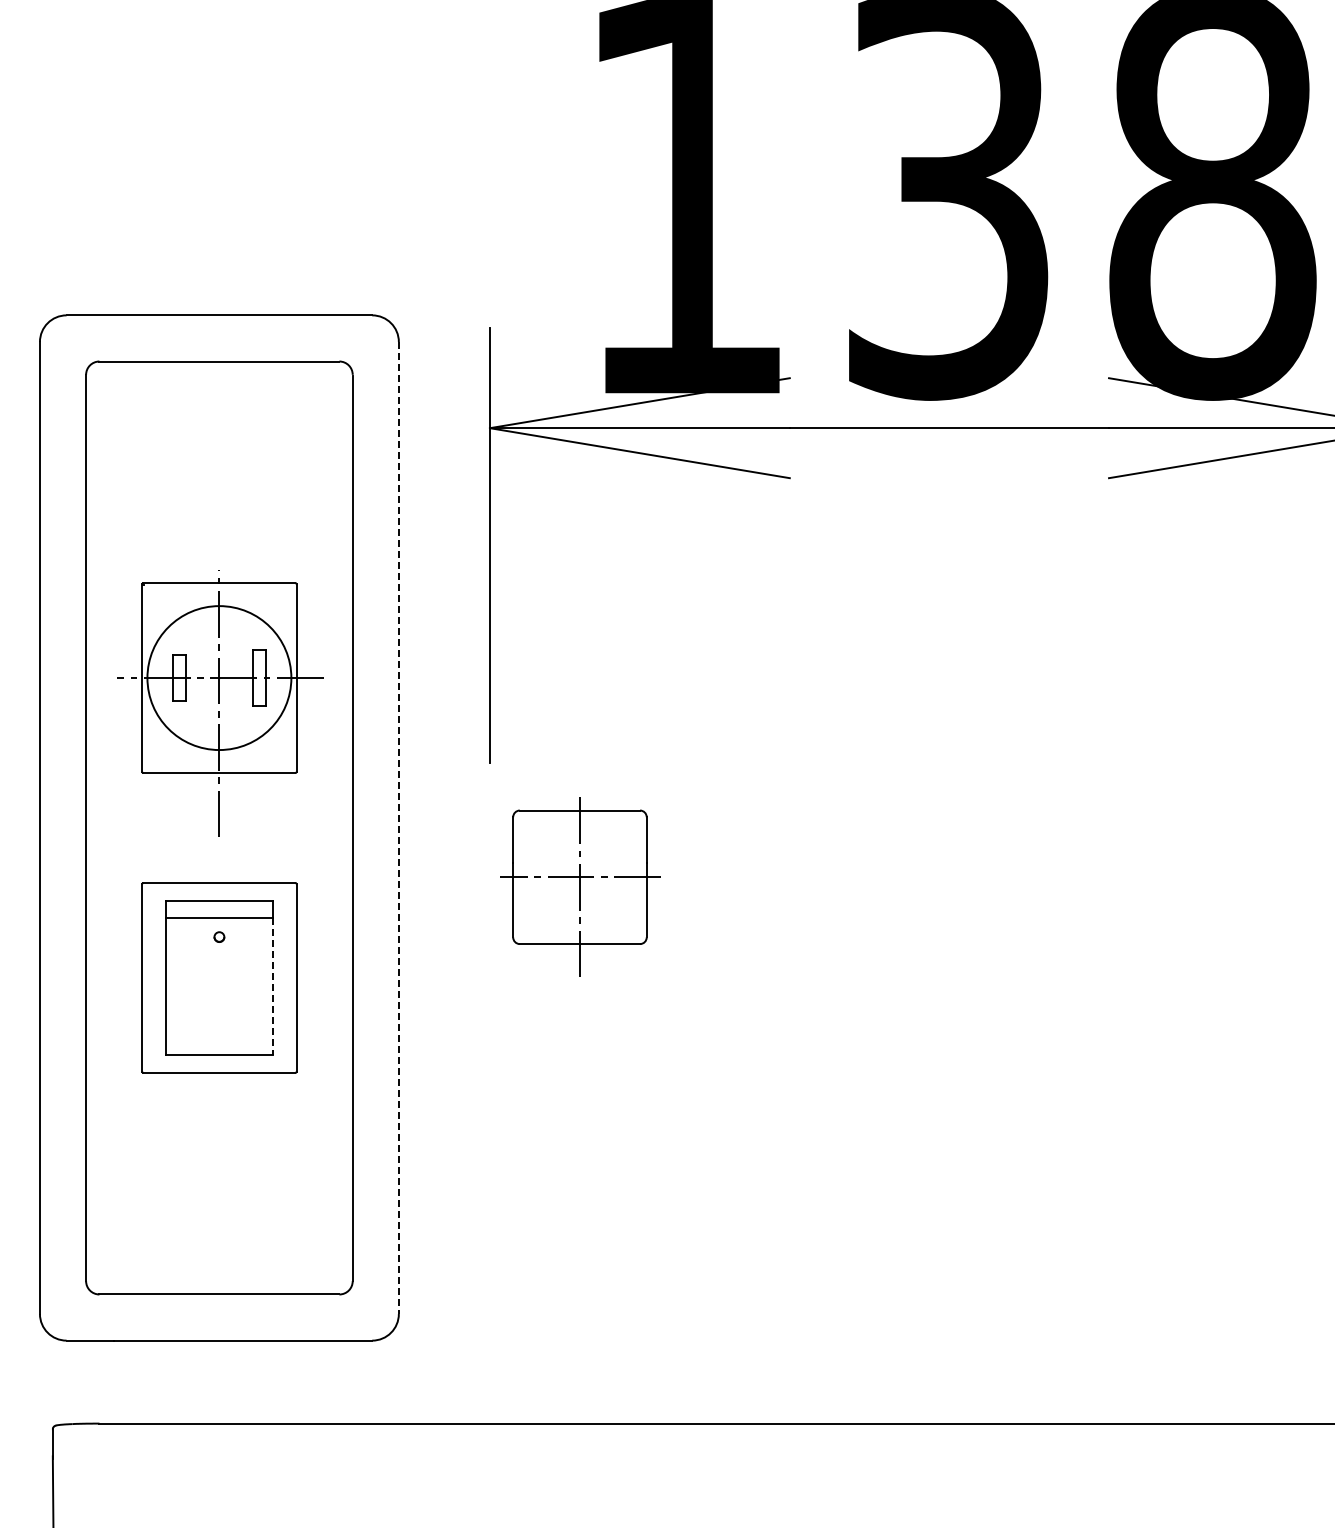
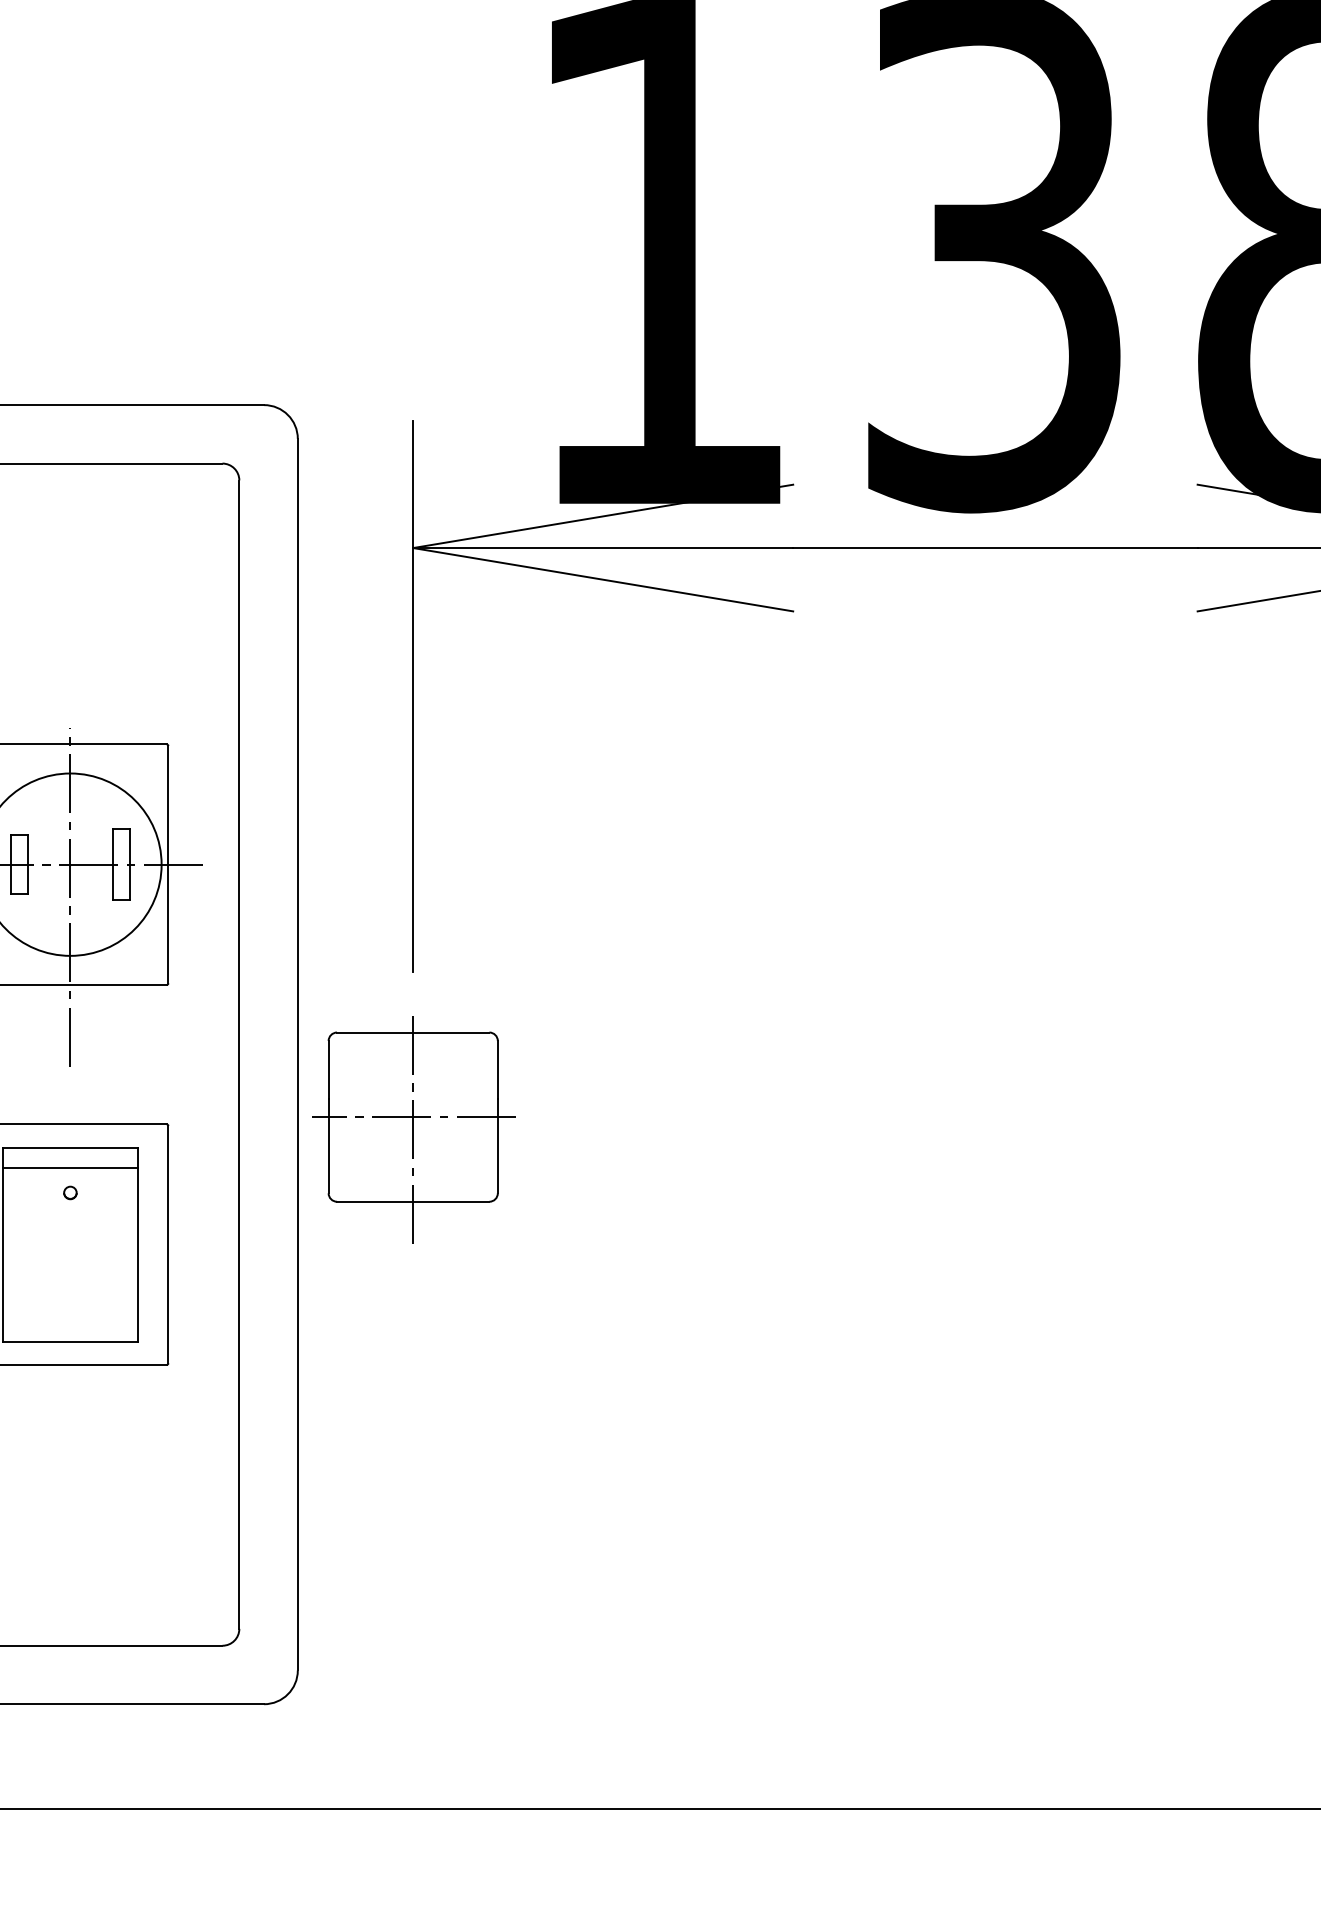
line: (398, 828) -> (297, 1055), dashed -> solid
part: (580, 886) -> (413, 1128), moved
line: (272, 986) -> (137, 1255), dashed -> solid

